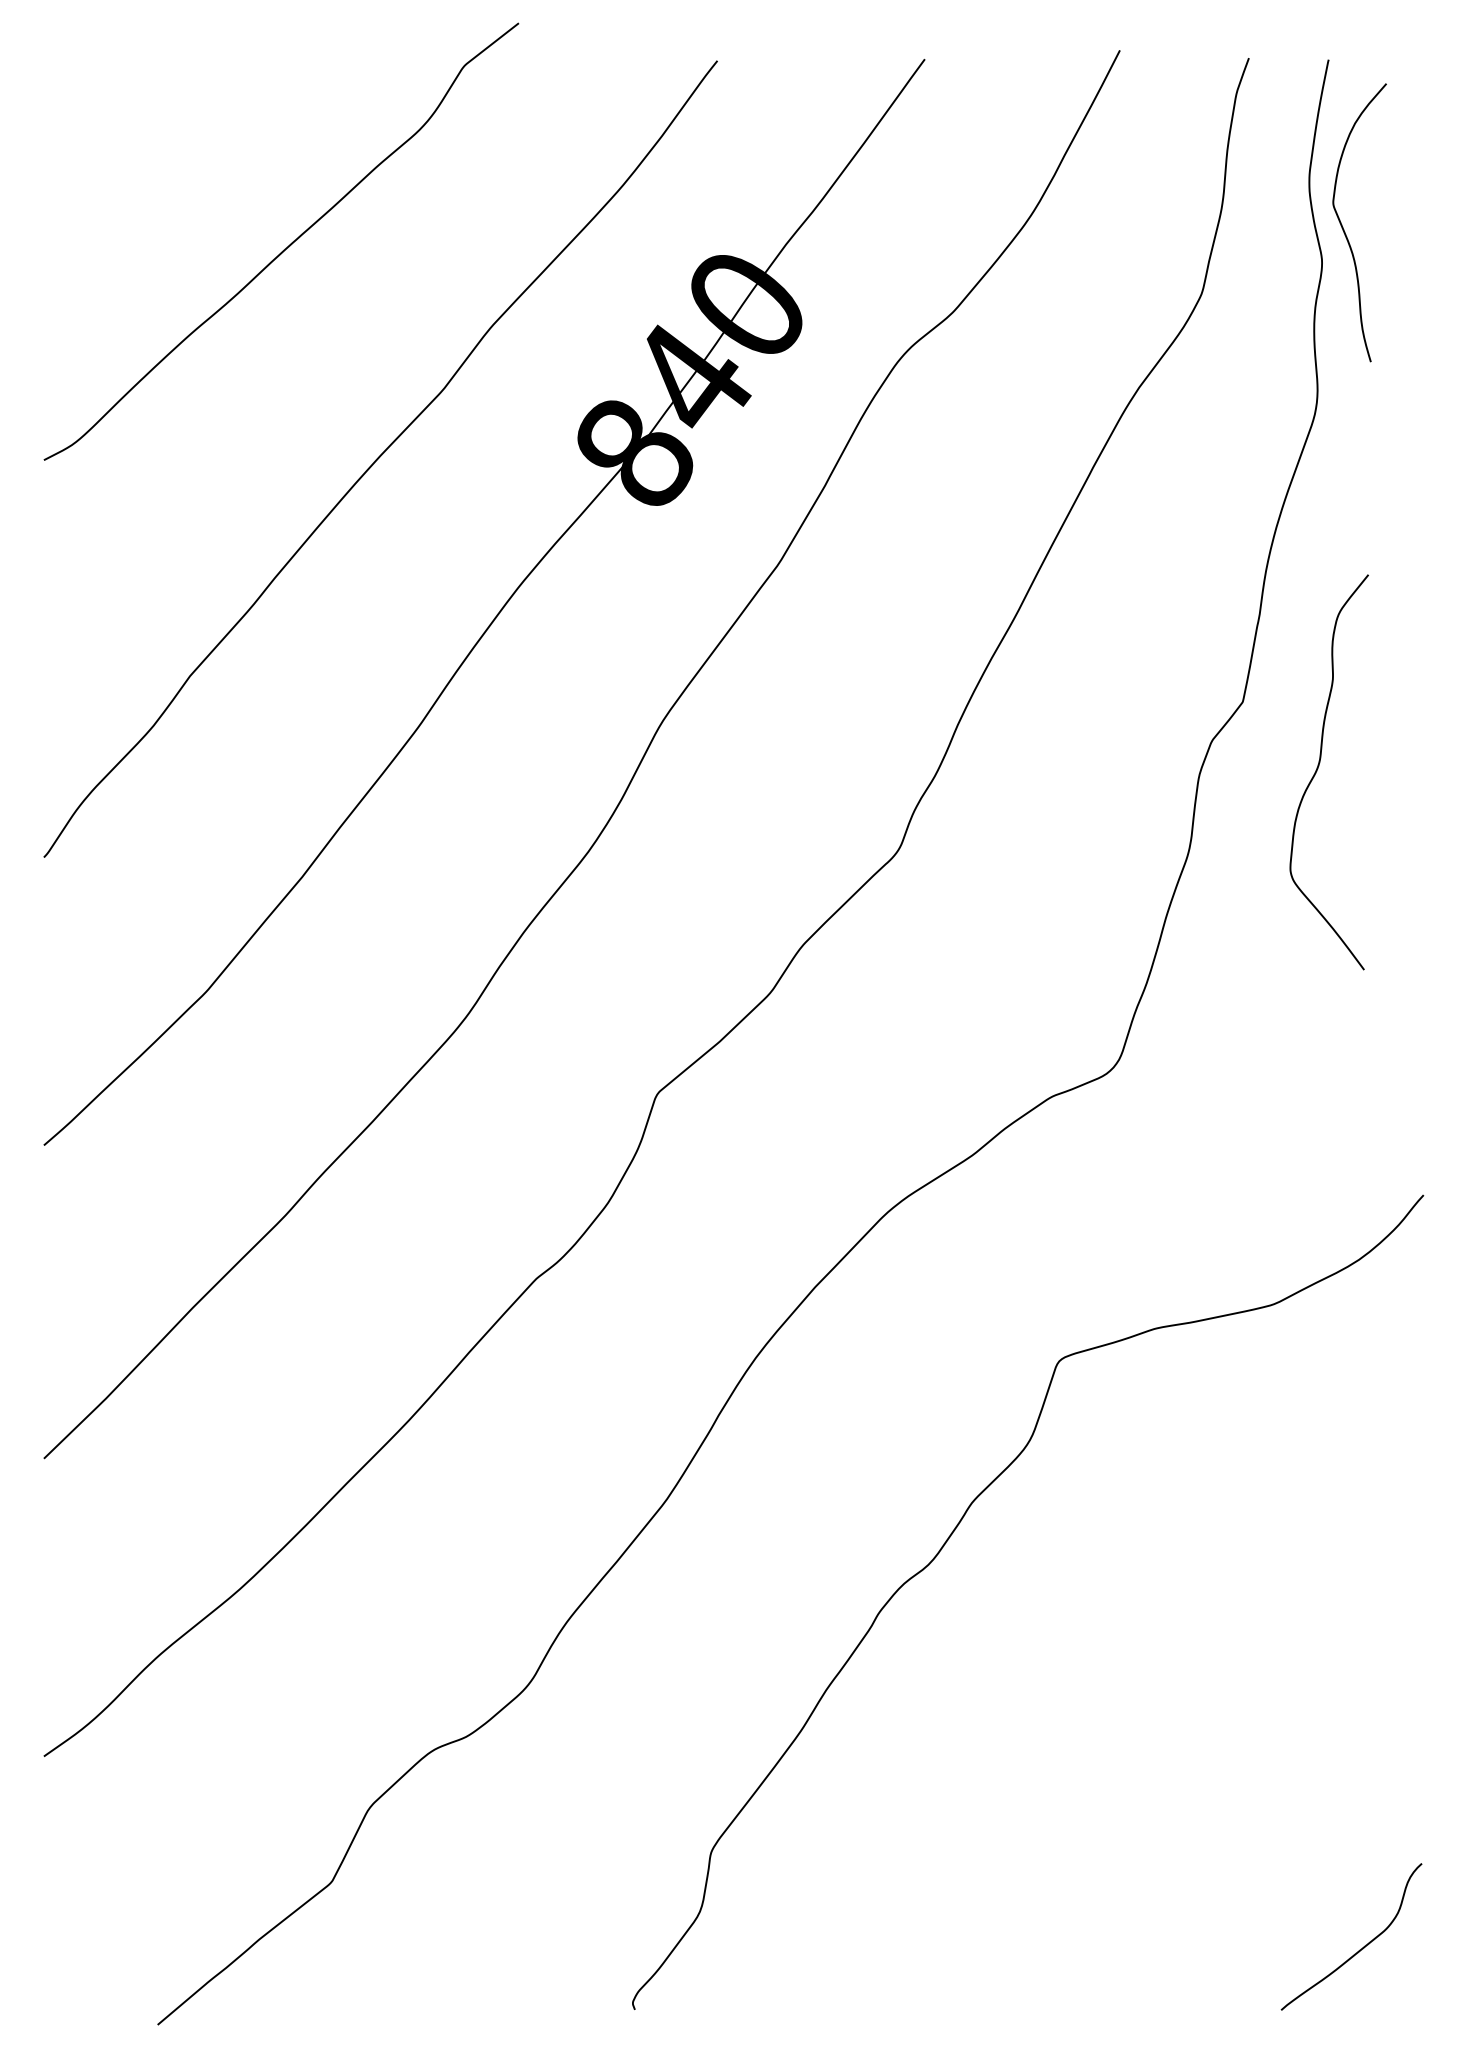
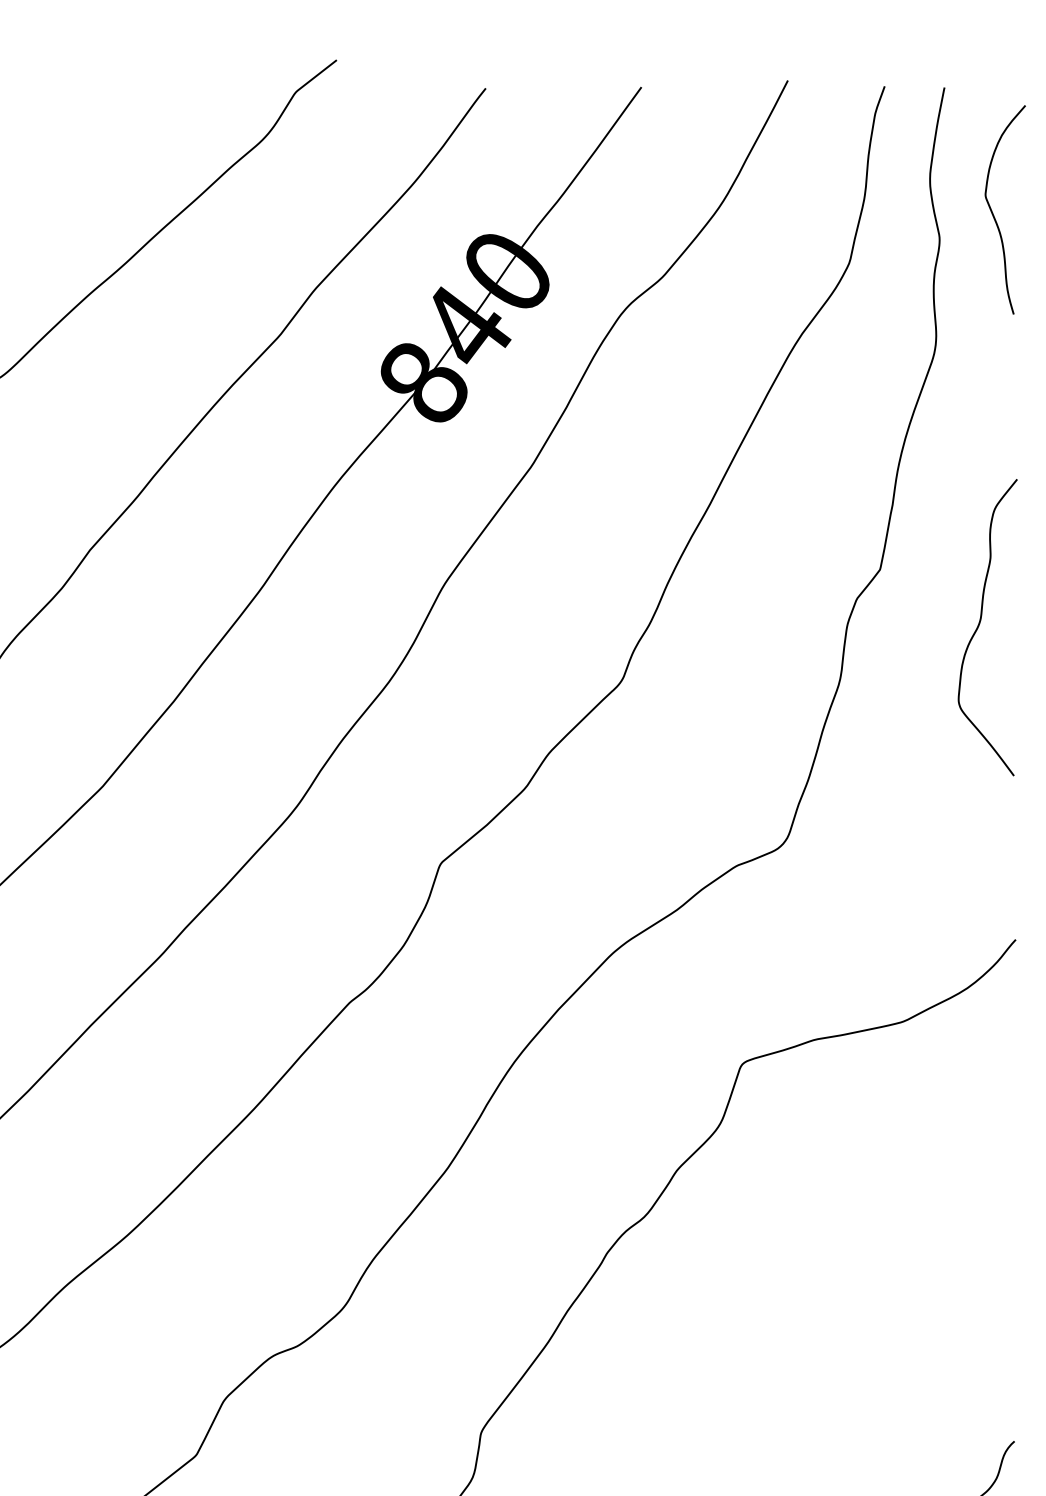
curve: (1344, 229) -> (993, 214), moved
curve: (1318, 768) -> (979, 624), moved

